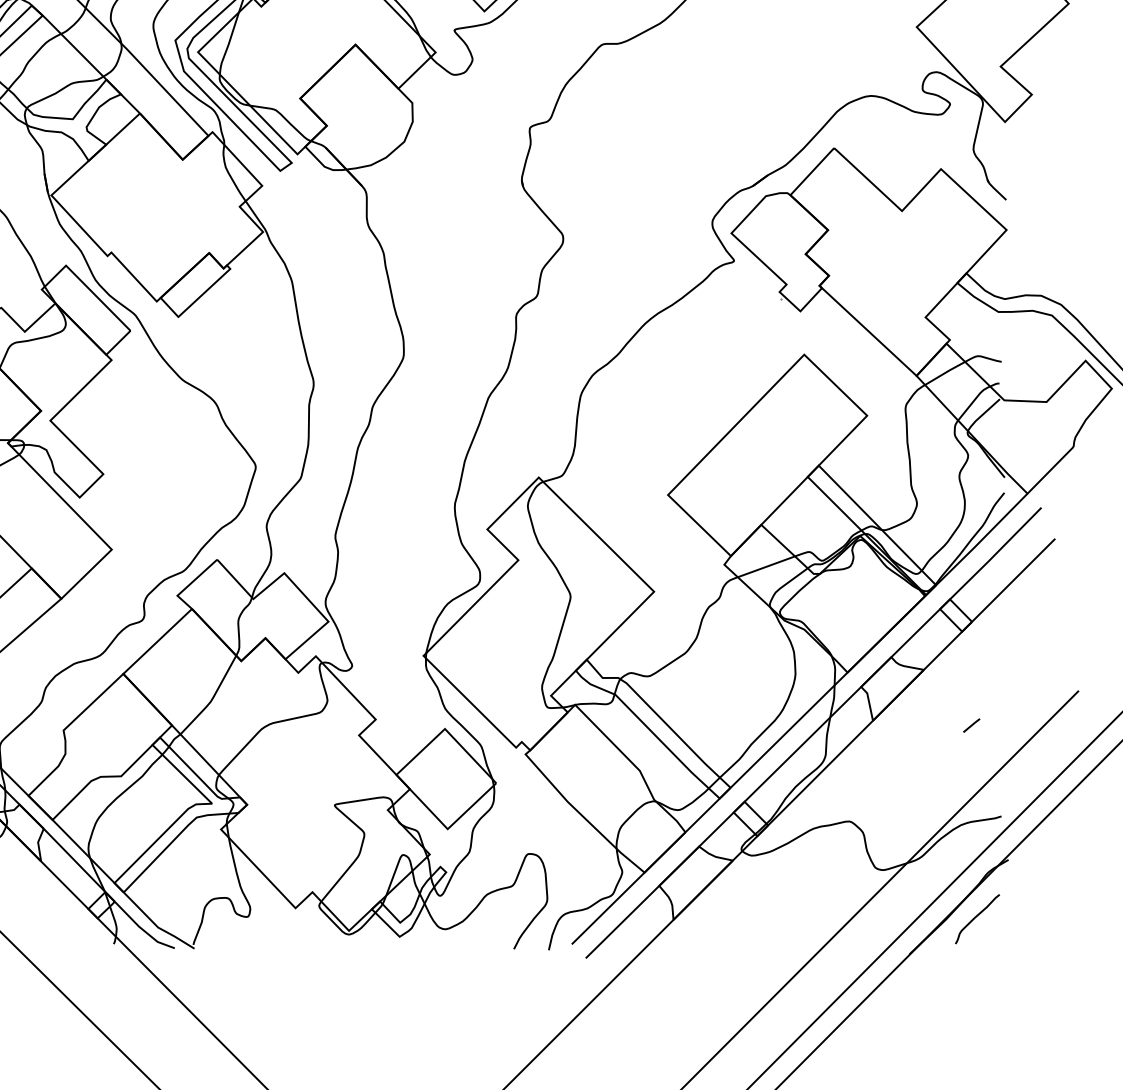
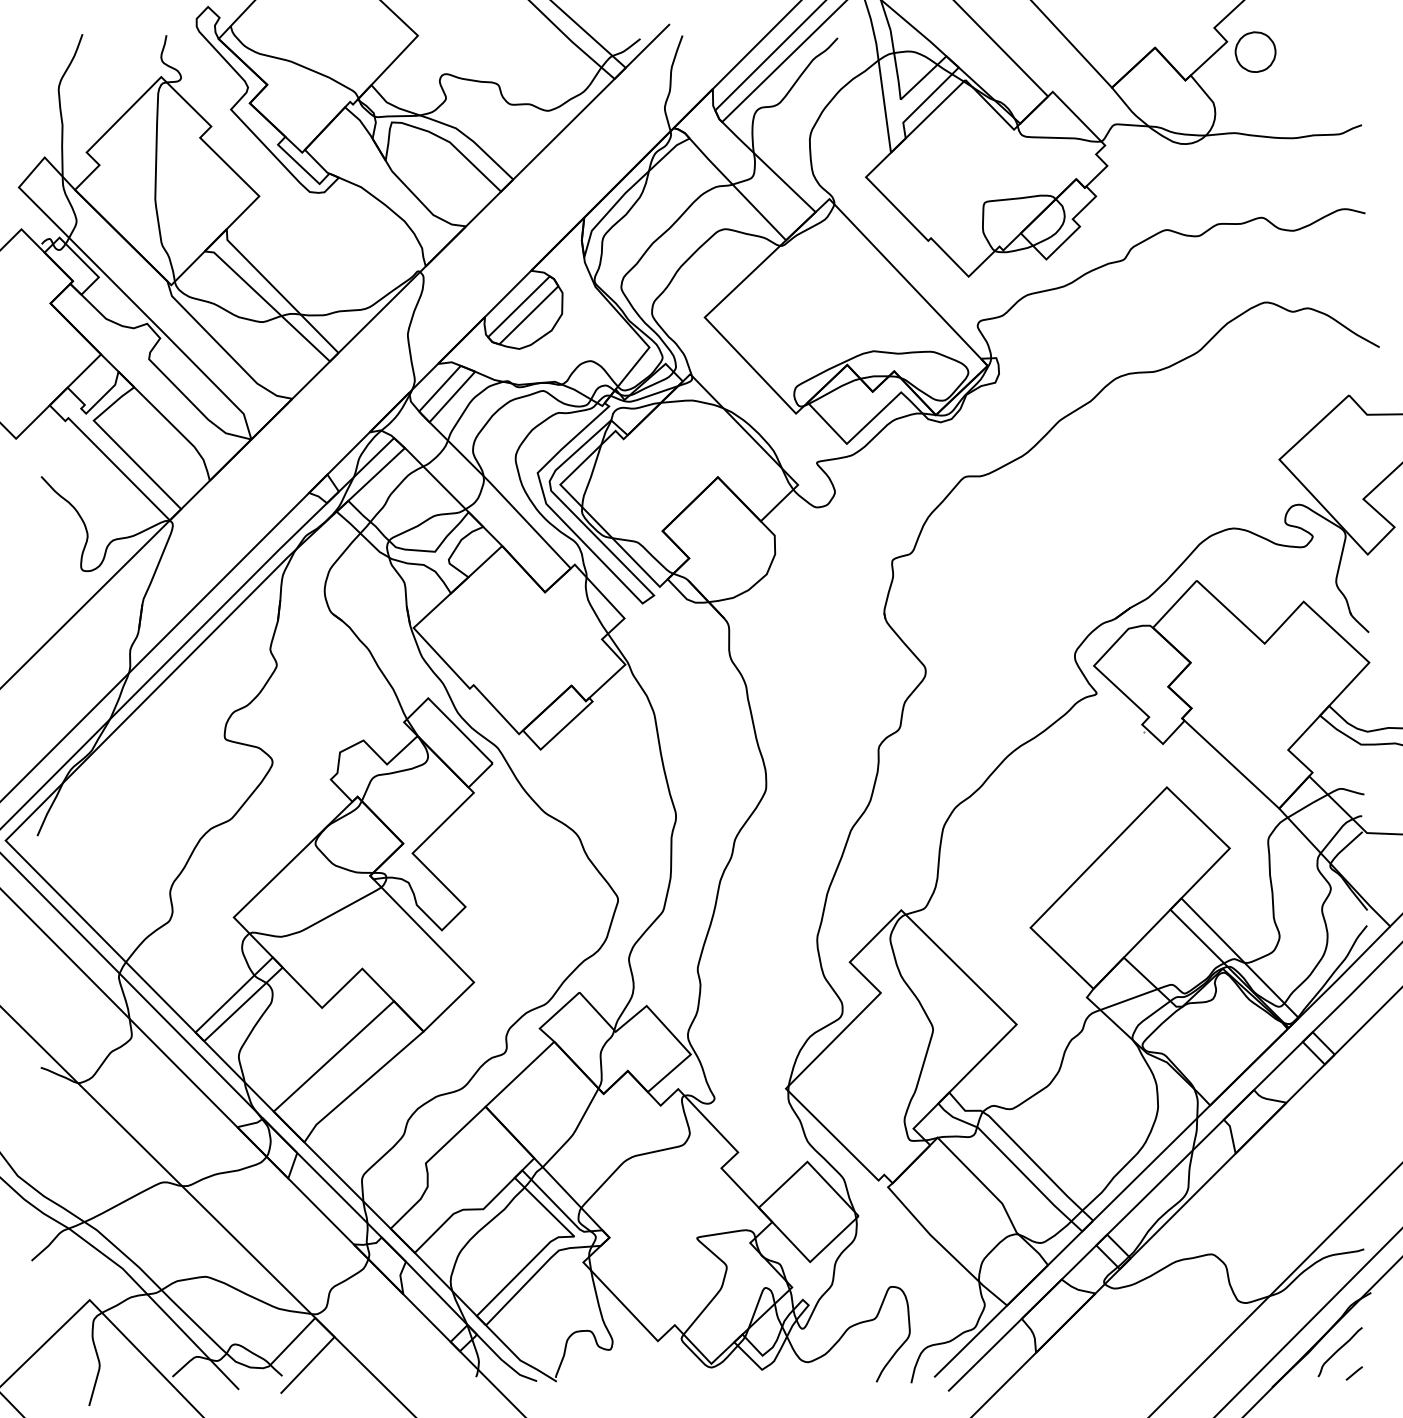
line: (970, 725) -> (1353, 1373), moved

